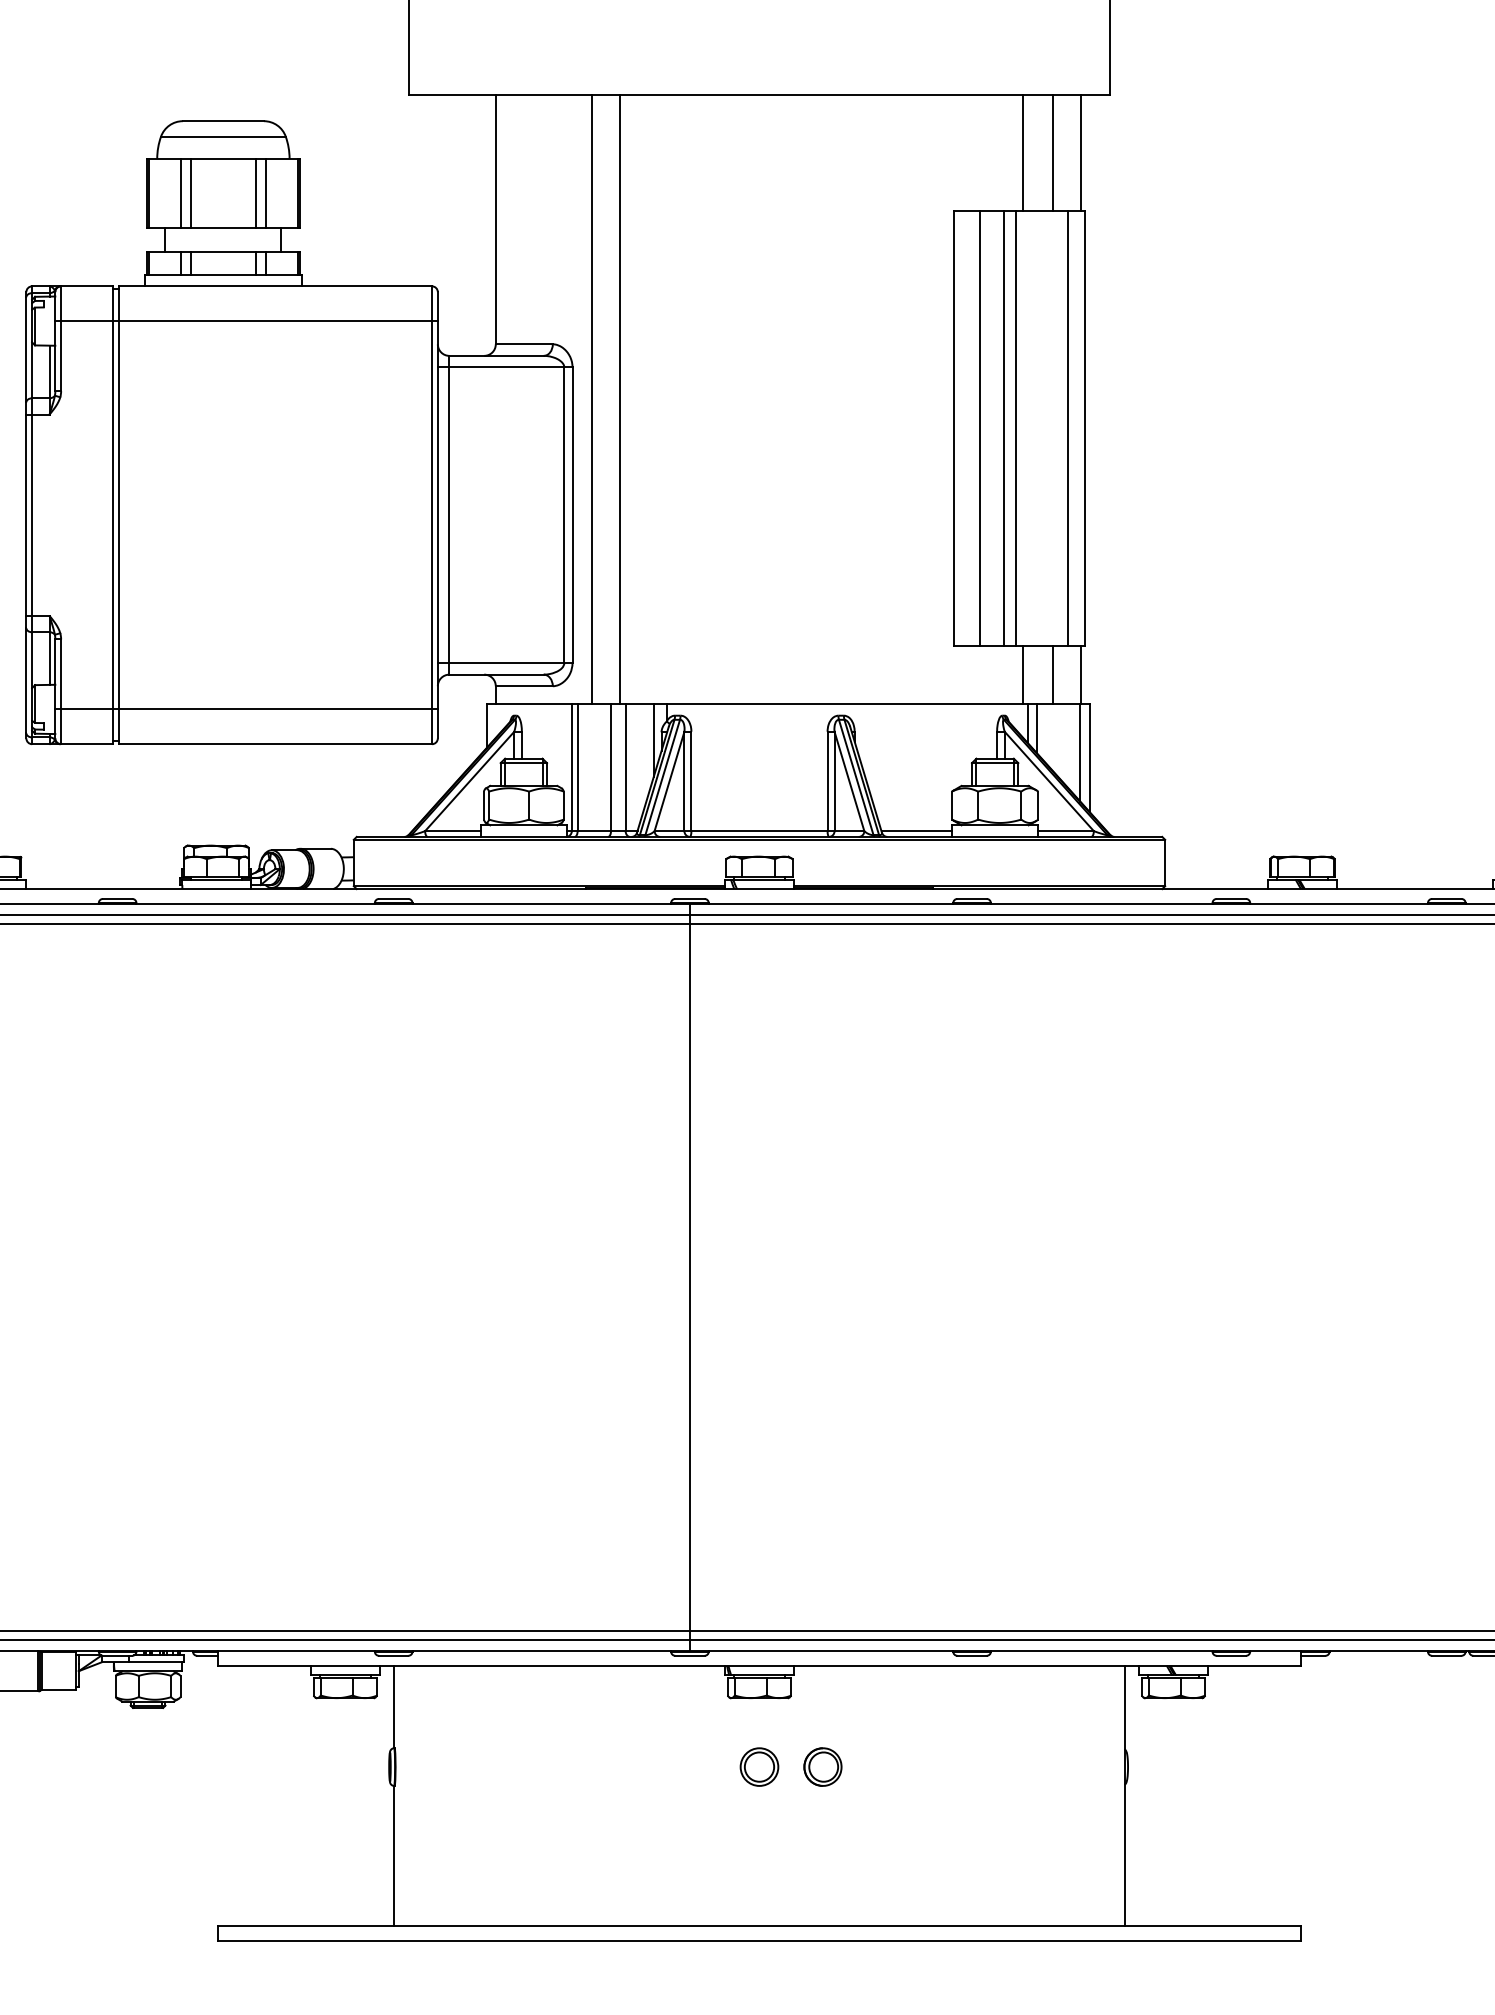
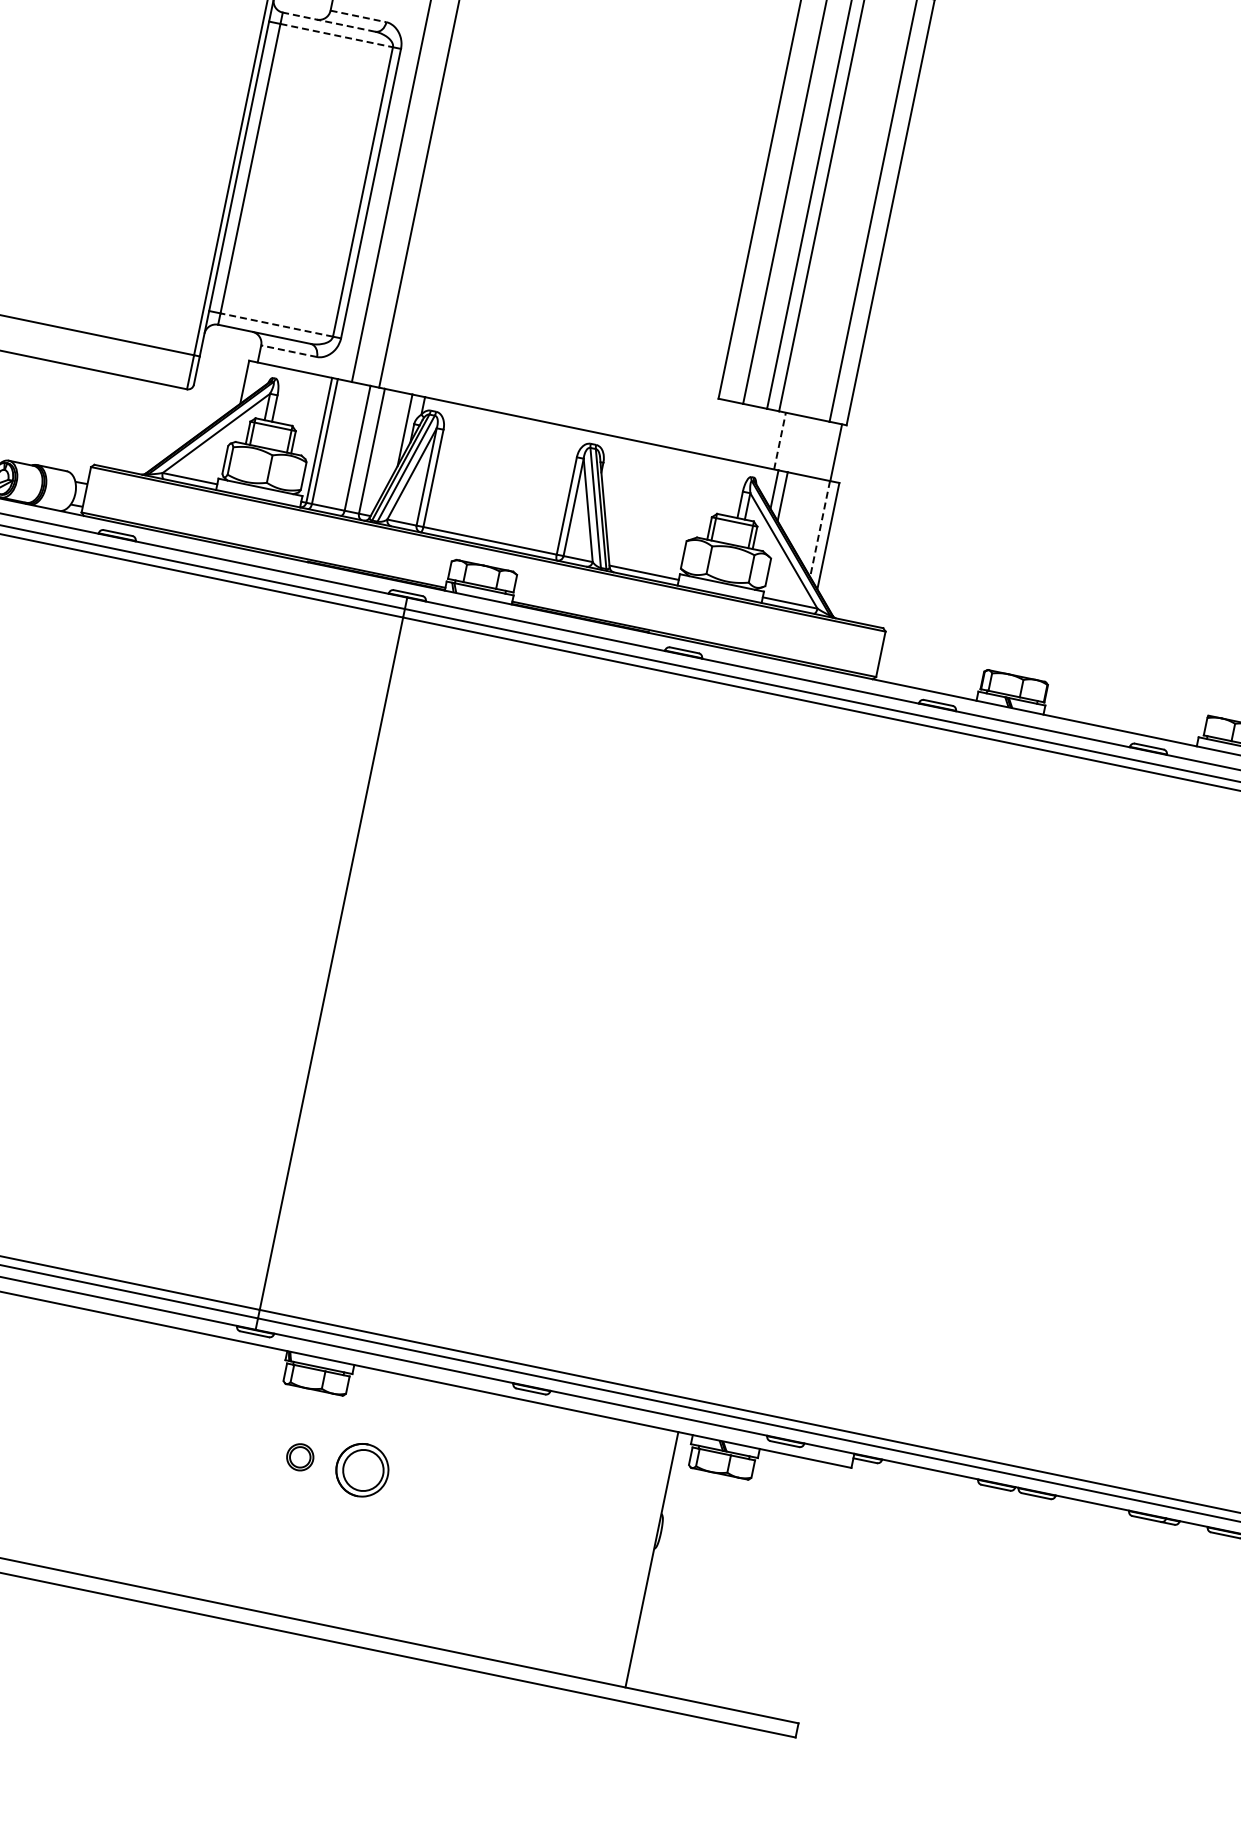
line: (524, 344) -> (358, 16), solid -> dashed
line: (496, 355) -> (328, 21), solid -> dashed
line: (507, 367) -> (337, 35), solid -> dashed
line: (506, 663) -> (276, 325), solid -> dashed
line: (1023, 674) -> (780, 440), solid -> dashed
line: (1052, 674) -> (808, 446), removed
line: (524, 686) -> (289, 351), solid -> dashed
line: (1080, 752) -> (820, 528), solid -> dashed
part: (759, 1766) -> (300, 1456), size x0.7
part: (822, 1766) -> (362, 1469), size x1.4

